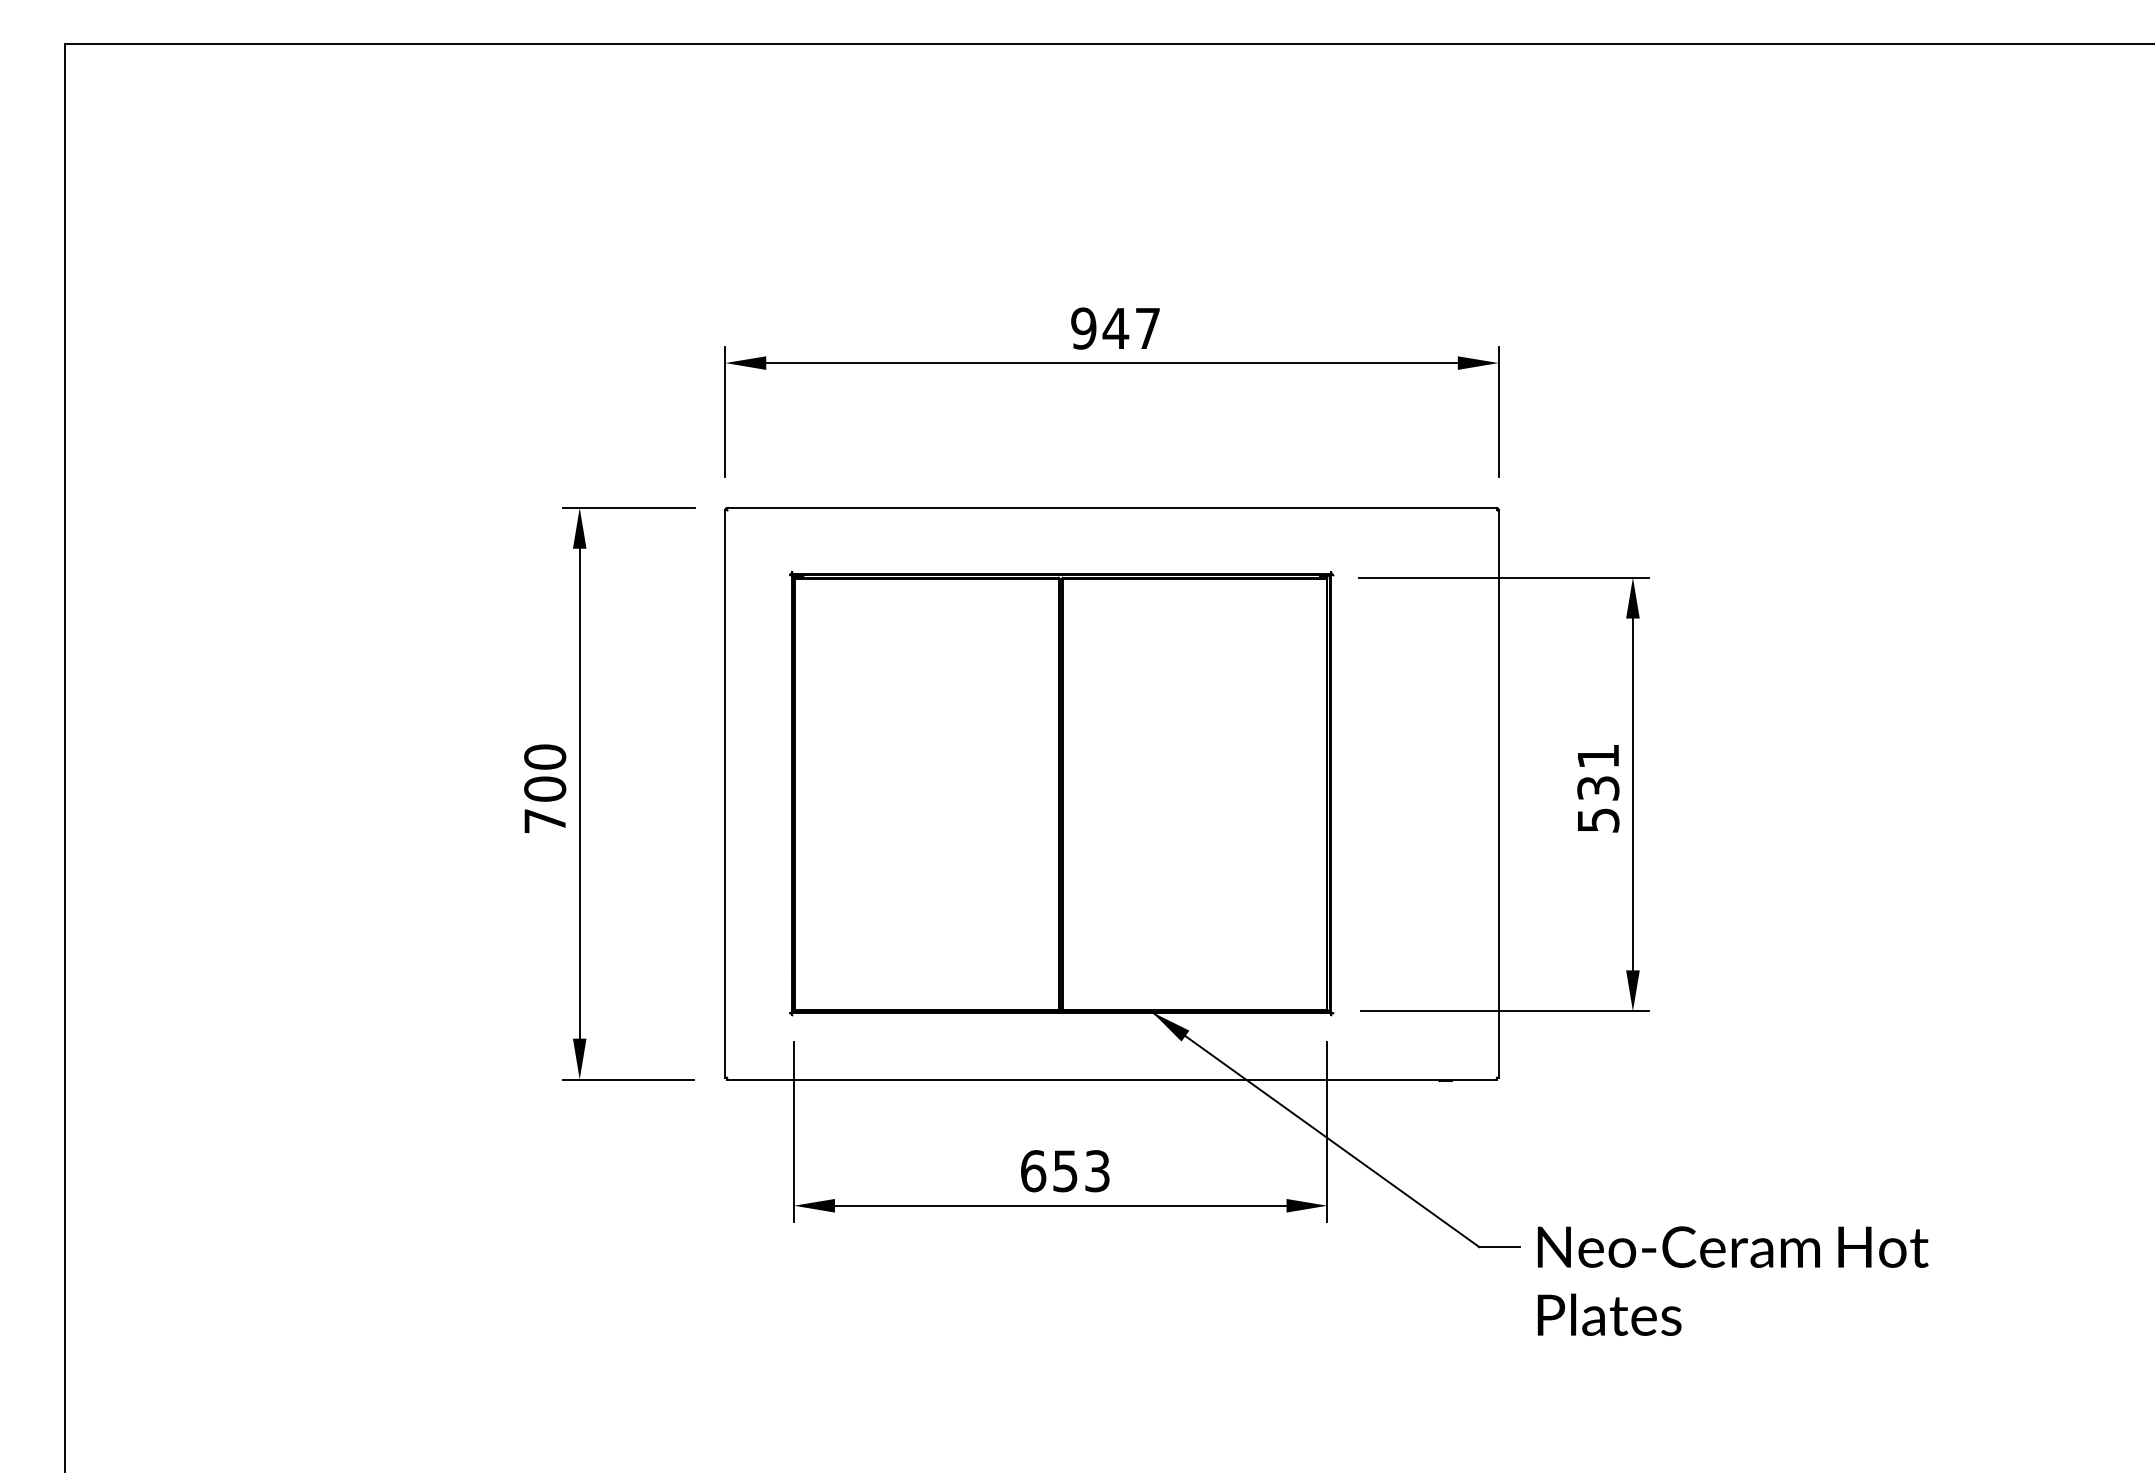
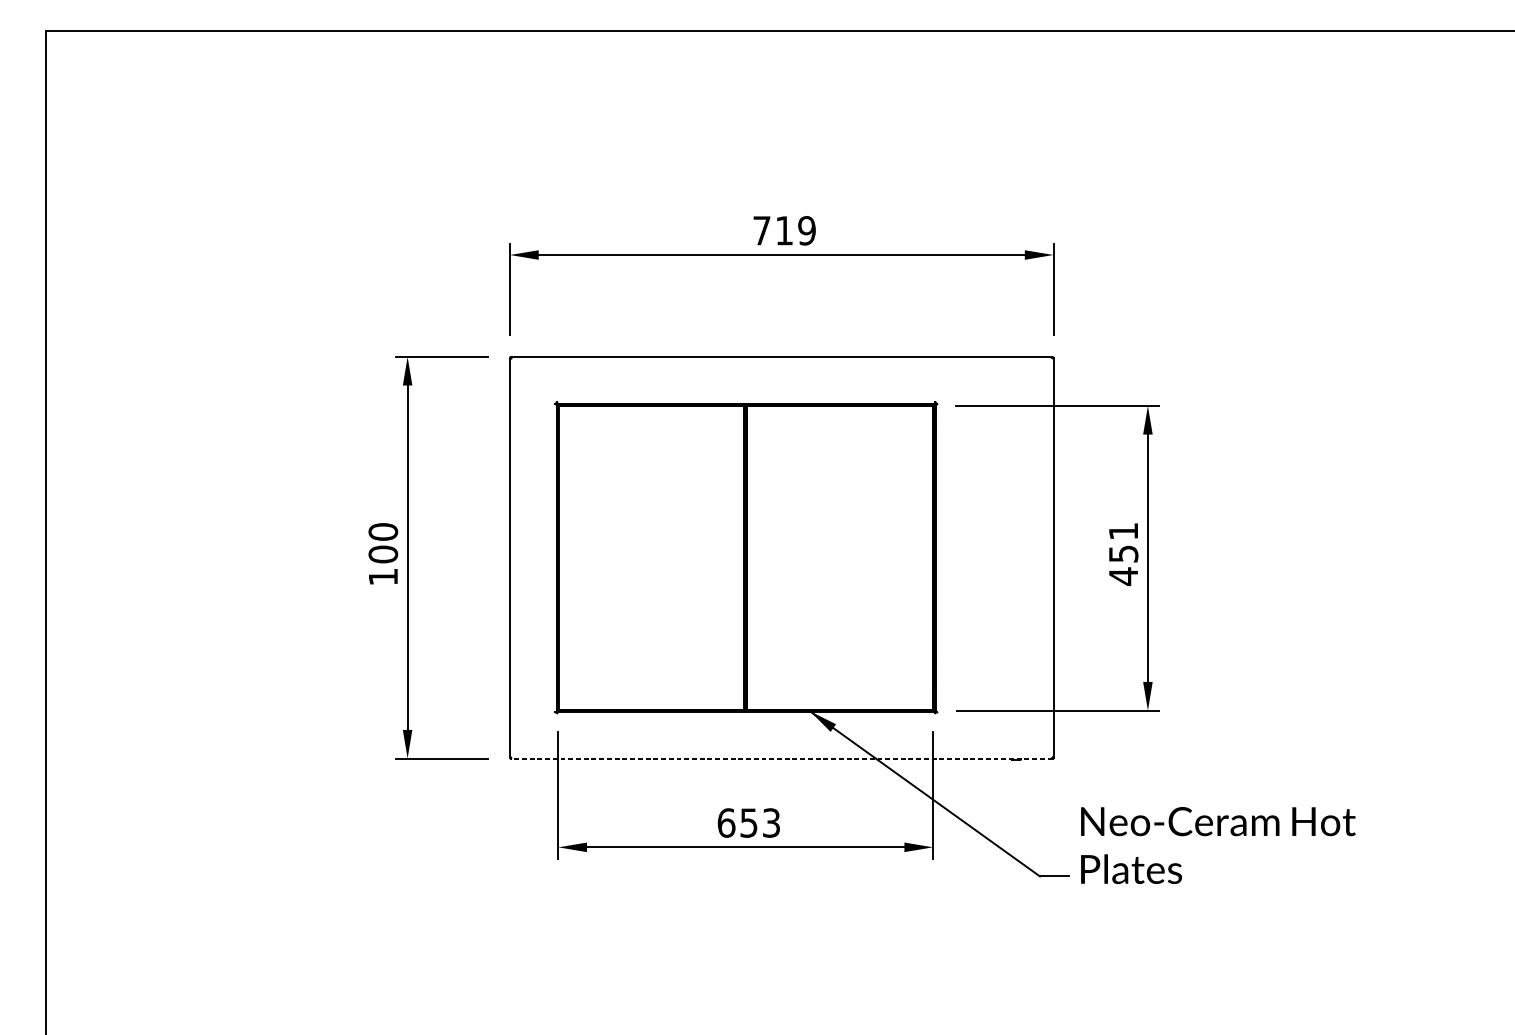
text: (1115, 328) -> (784, 230), 947 -> 719
text: (1598, 804) -> (1123, 565), 531 -> 451
text: (544, 821) -> (382, 577), 700 -> 100
line: (1111, 1079) -> (781, 758), solid -> dashed
text: (1732, 1280) -> (1217, 845), moved

